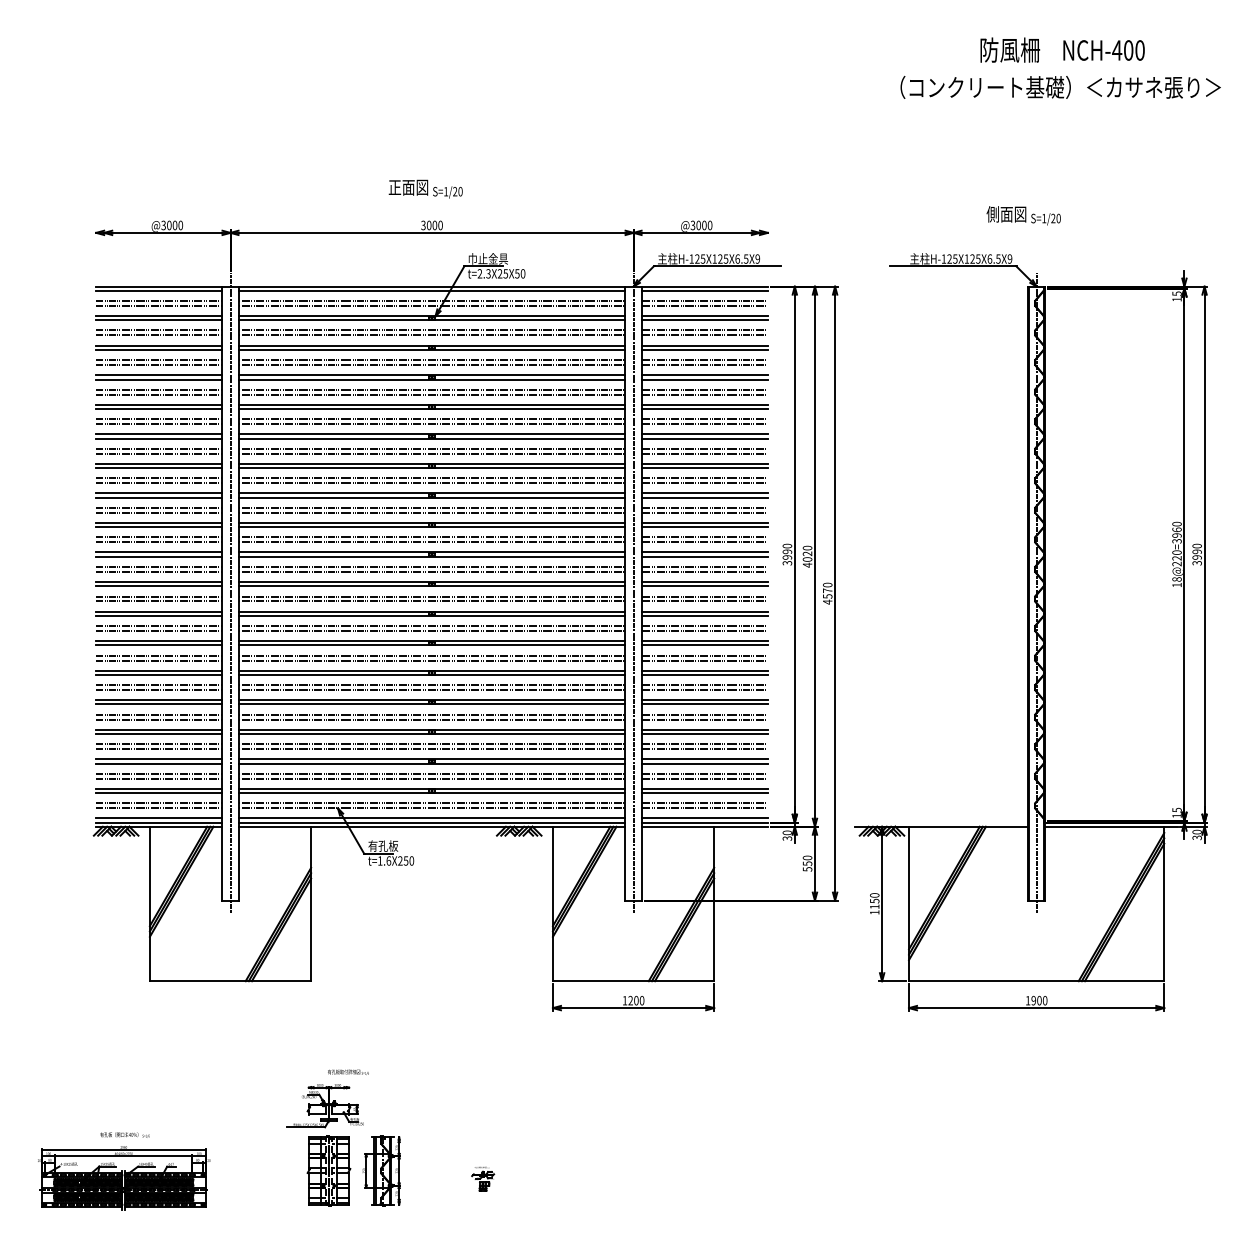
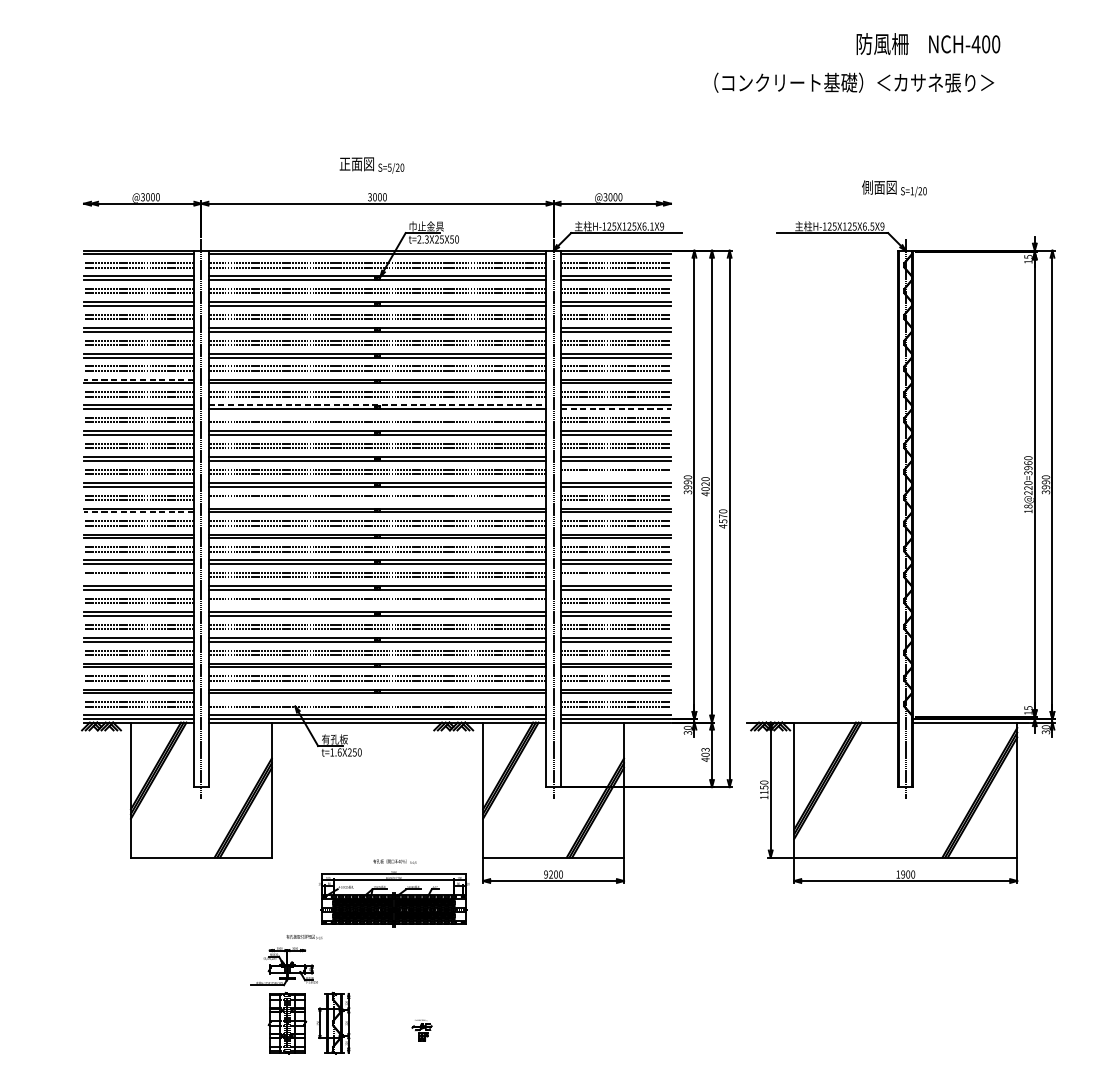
text: (1060, 87) -> (854, 82), moved
text: (445, 191) -> (389, 167), S=1/20 -> S=5/20
text: (745, 258) -> (651, 226), H-125X125X6.5X9 -> H-125X125X6.1X9
line: (159, 434) -> (139, 379), solid -> dashed
line: (432, 463) -> (377, 405), solid -> dashed
line: (704, 468) -> (615, 409), solid -> dashed
line: (431, 478) -> (377, 418), removed
line: (704, 542) -> (615, 474), removed
line: (431, 571) -> (377, 499), removed
line: (159, 586) -> (139, 512), solid -> dashed
line: (159, 660) -> (139, 577), removed
line: (704, 660) -> (615, 577), removed
line: (431, 690) -> (377, 603), removed
line: (431, 803) -> (377, 702), removed
text: (807, 863) -> (705, 754), 550 -> 403
text: (624, 1000) -> (545, 874), 1200 -> 9200
part: (124, 1171) -> (394, 893), moved

